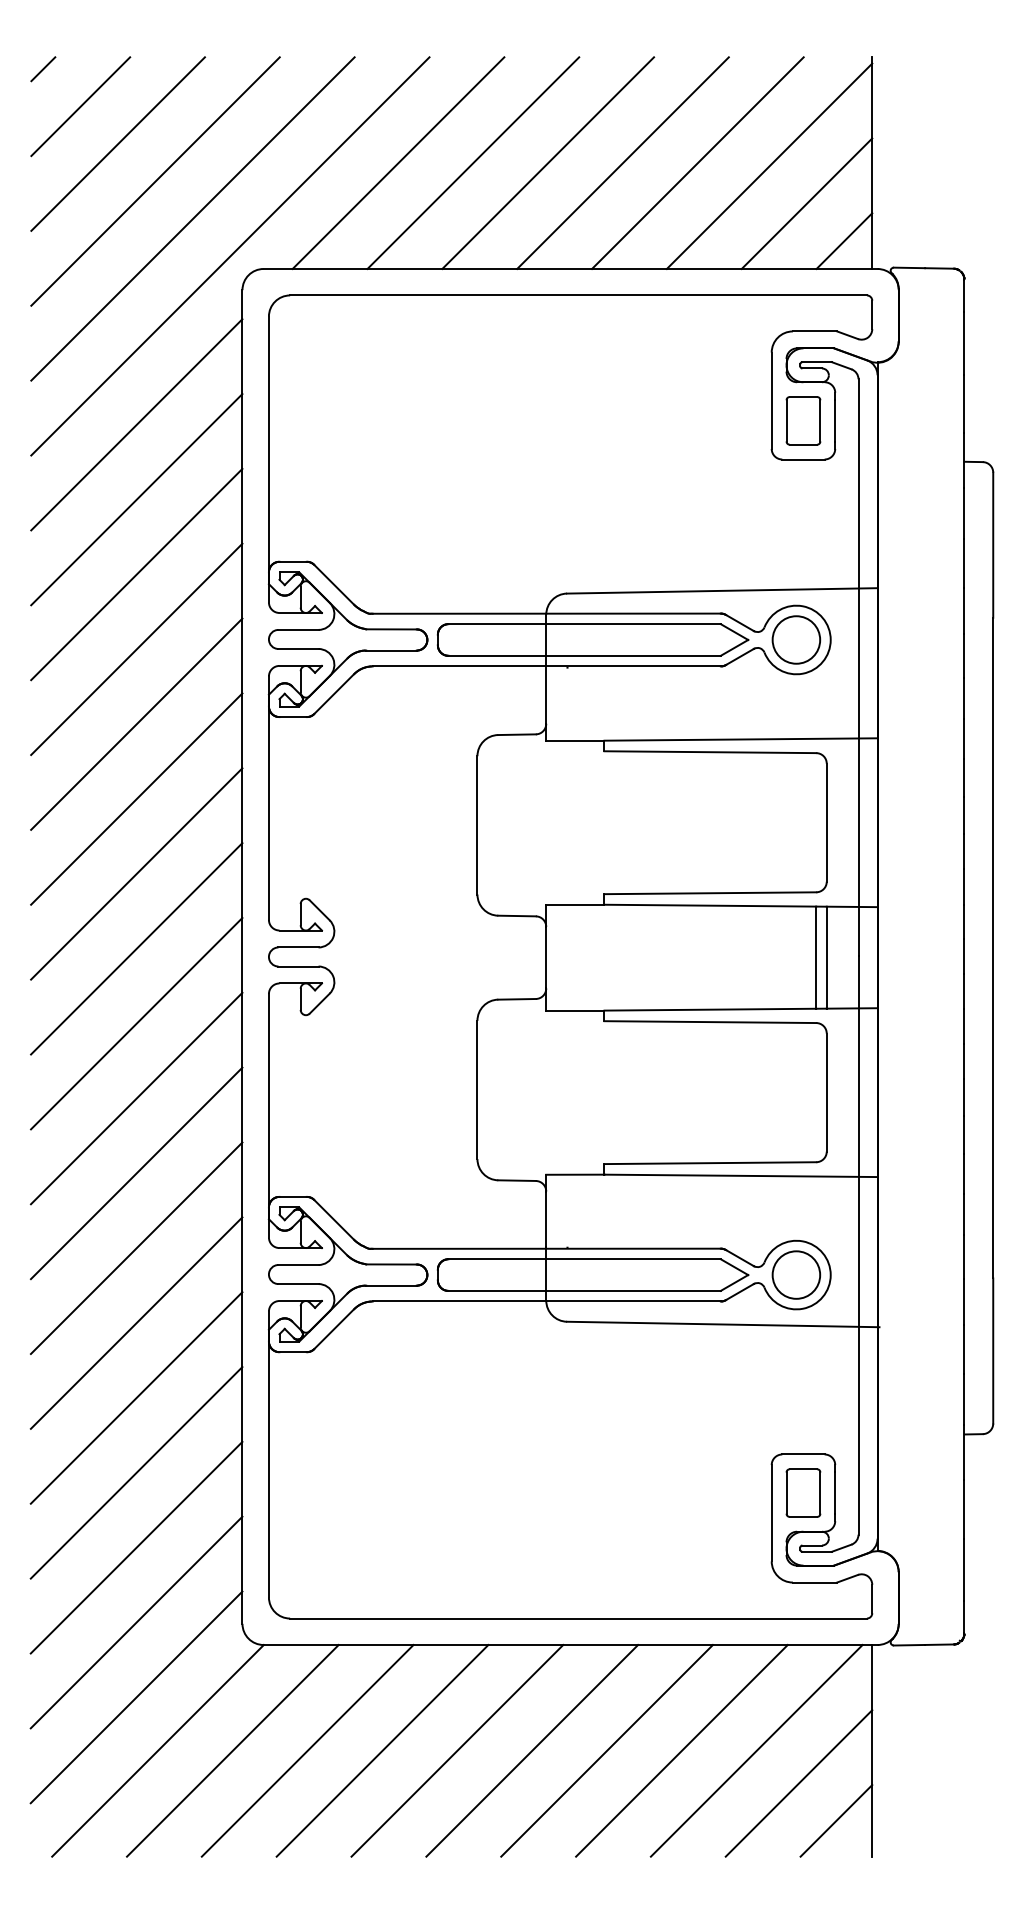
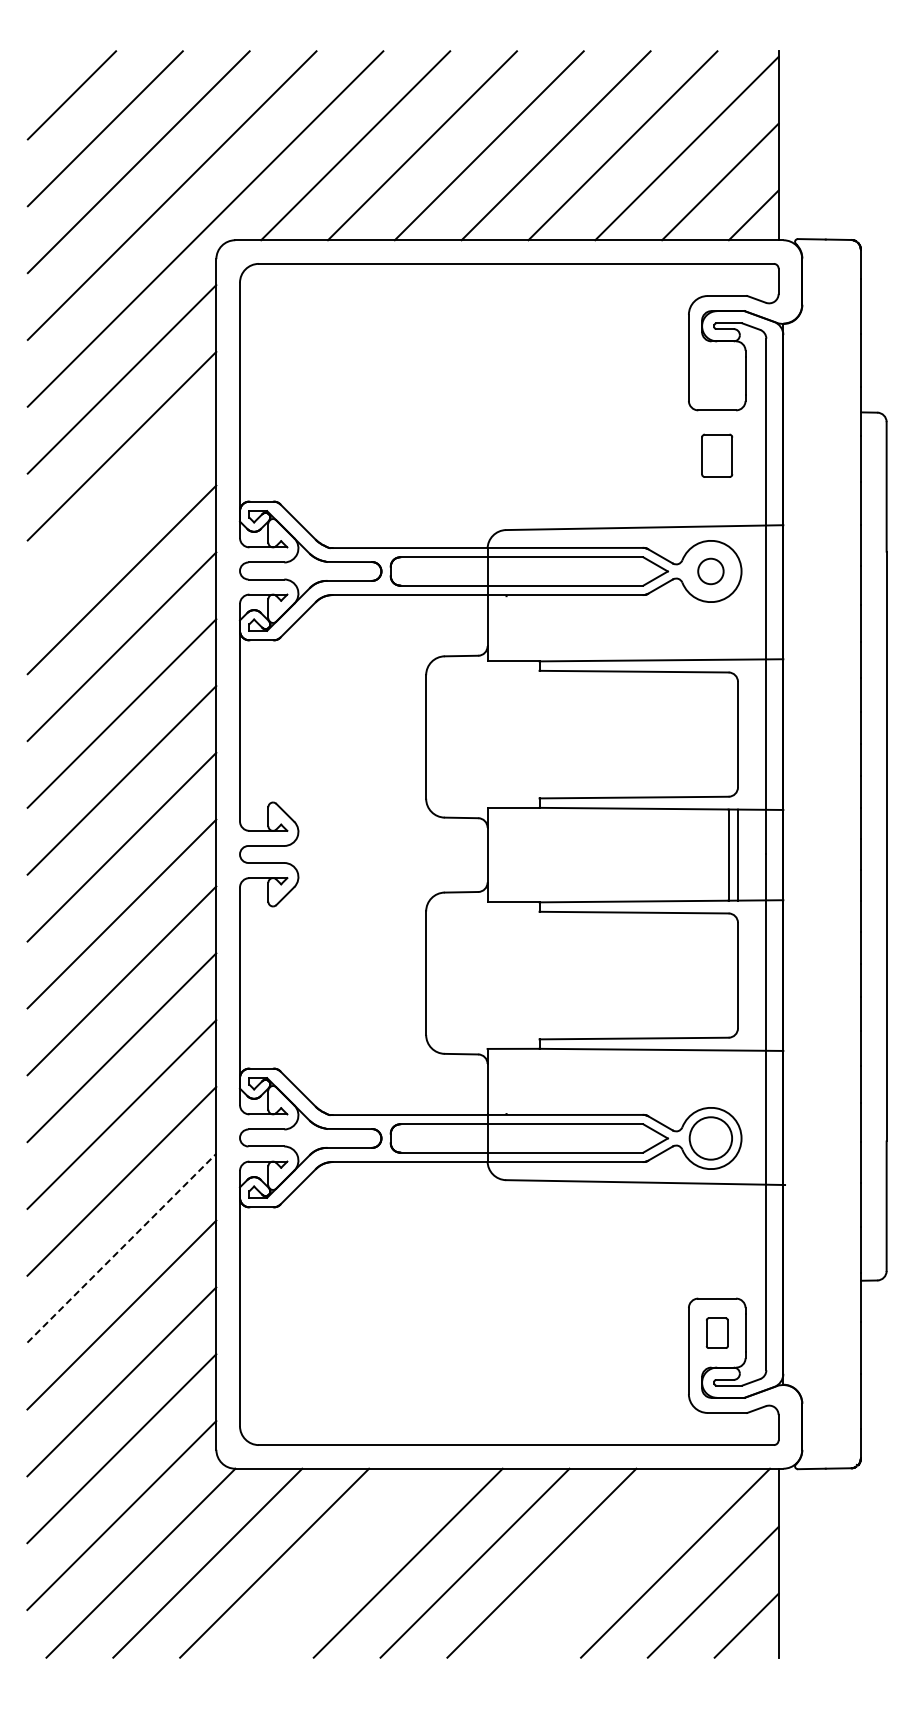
line: (43, 68) -> (38, 61), removed
part: (803, 420) -> (717, 455), moved
line: (136, 573) -> (121, 512), removed
circle: (795, 640) -> (710, 571), size x0.6
line: (136, 1398) -> (121, 1248), solid -> dashed
part: (803, 1493) -> (717, 1333), size x0.7
line: (381, 1750) -> (340, 1562), removed
line: (681, 1750) -> (608, 1562), removed

